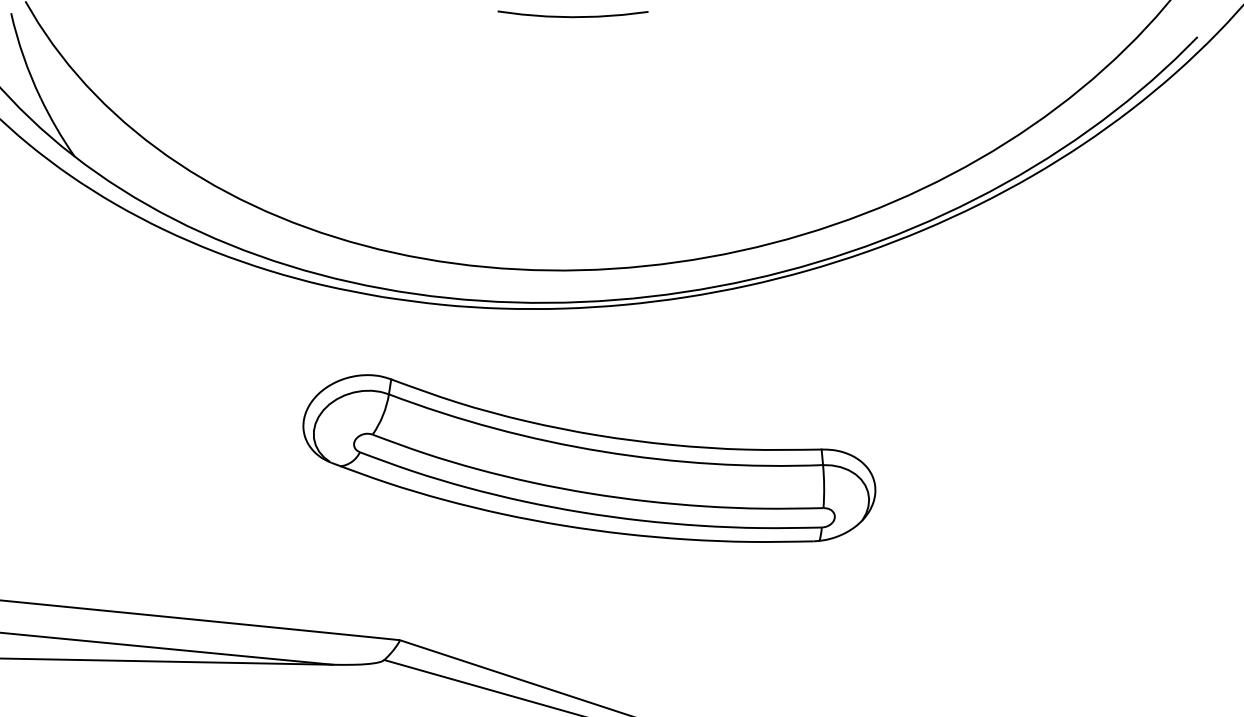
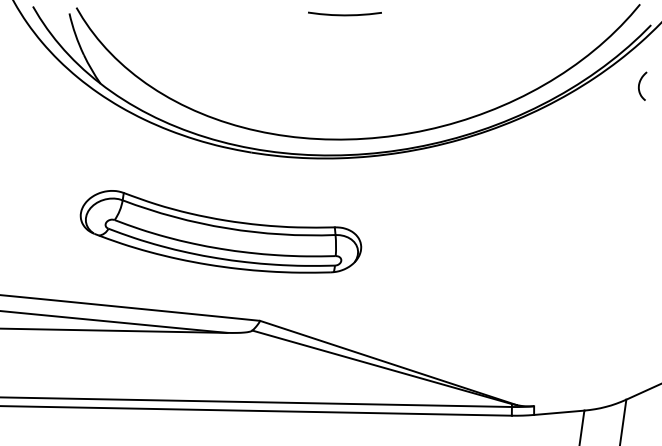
curve: (1175, 156) -> (640, 83), added
part: (588, 457) -> (220, 231), moved

